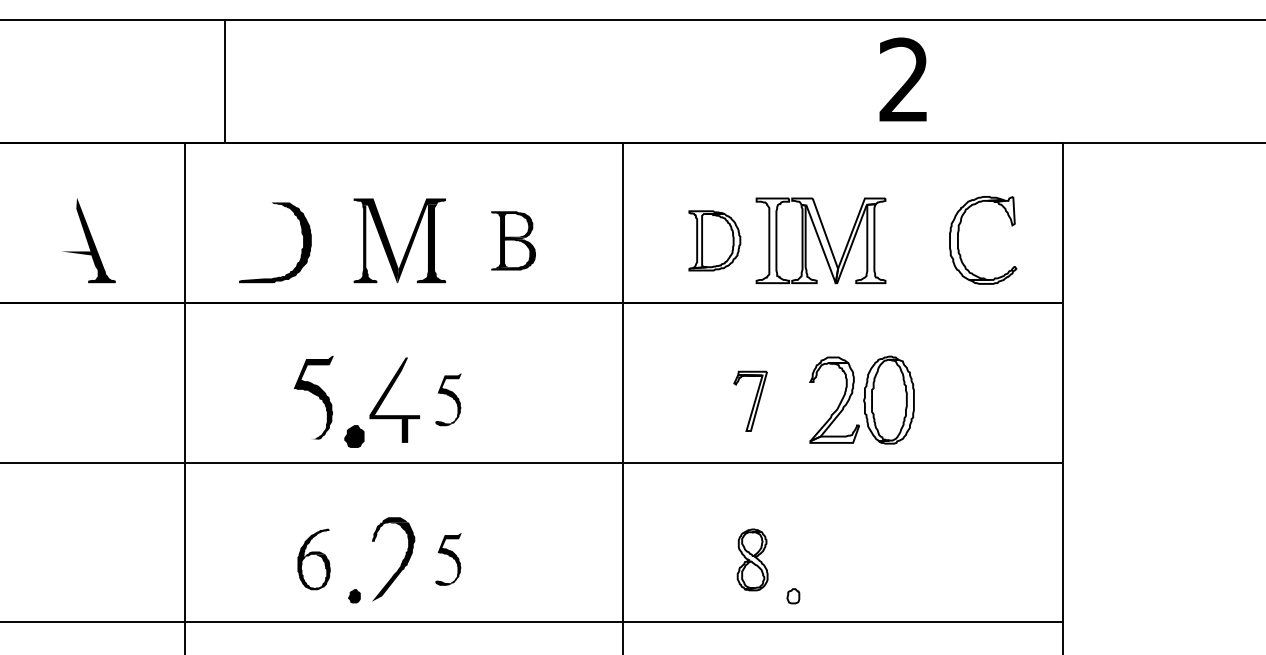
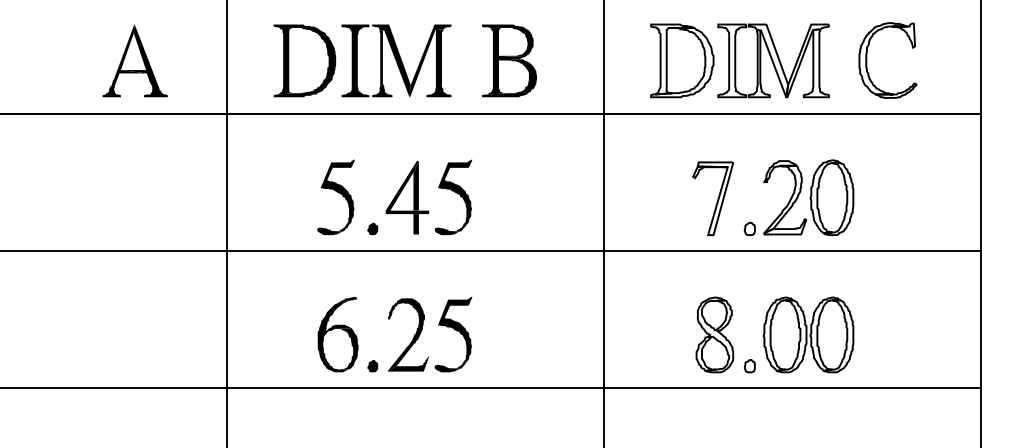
fill: (264, 238) -> (295, 58), added
fill: (65, 240) -> (124, 60), added
fill: (334, 240) -> (355, 60), added
part: (513, 240) -> (509, 60), size x1.43
part: (714, 240) -> (682, 60), size x1.43
part: (958, 240) -> (866, 60), moved
fill: (391, 386) -> (404, 186), added
part: (448, 399) -> (453, 197), size x1.67
part: (750, 401) -> (712, 198), size x1.43
part: (354, 436) -> (372, 228), size x0.62
part: (793, 436) -> (749, 228), added
fill: (303, 438) -> (329, 230), added
part: (313, 559) -> (337, 334), size x1.43
part: (448, 559) -> (453, 334), size x1.67
part: (752, 559) -> (714, 334), size x1.43
part: (861, 559) -> (808, 334), added
fill: (395, 593) -> (408, 363), added

